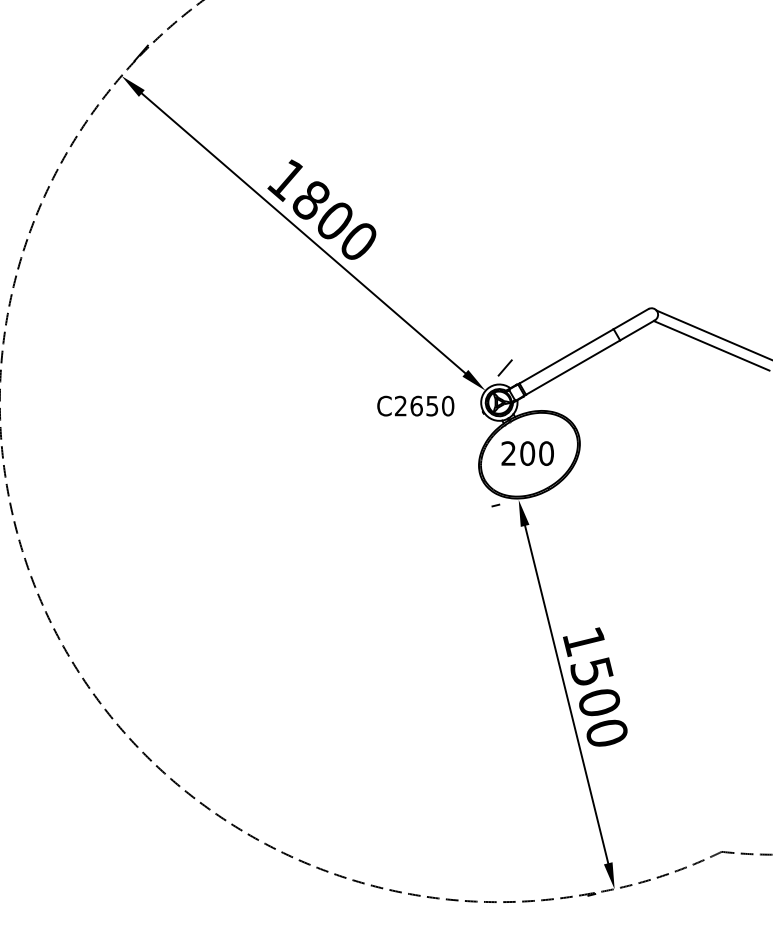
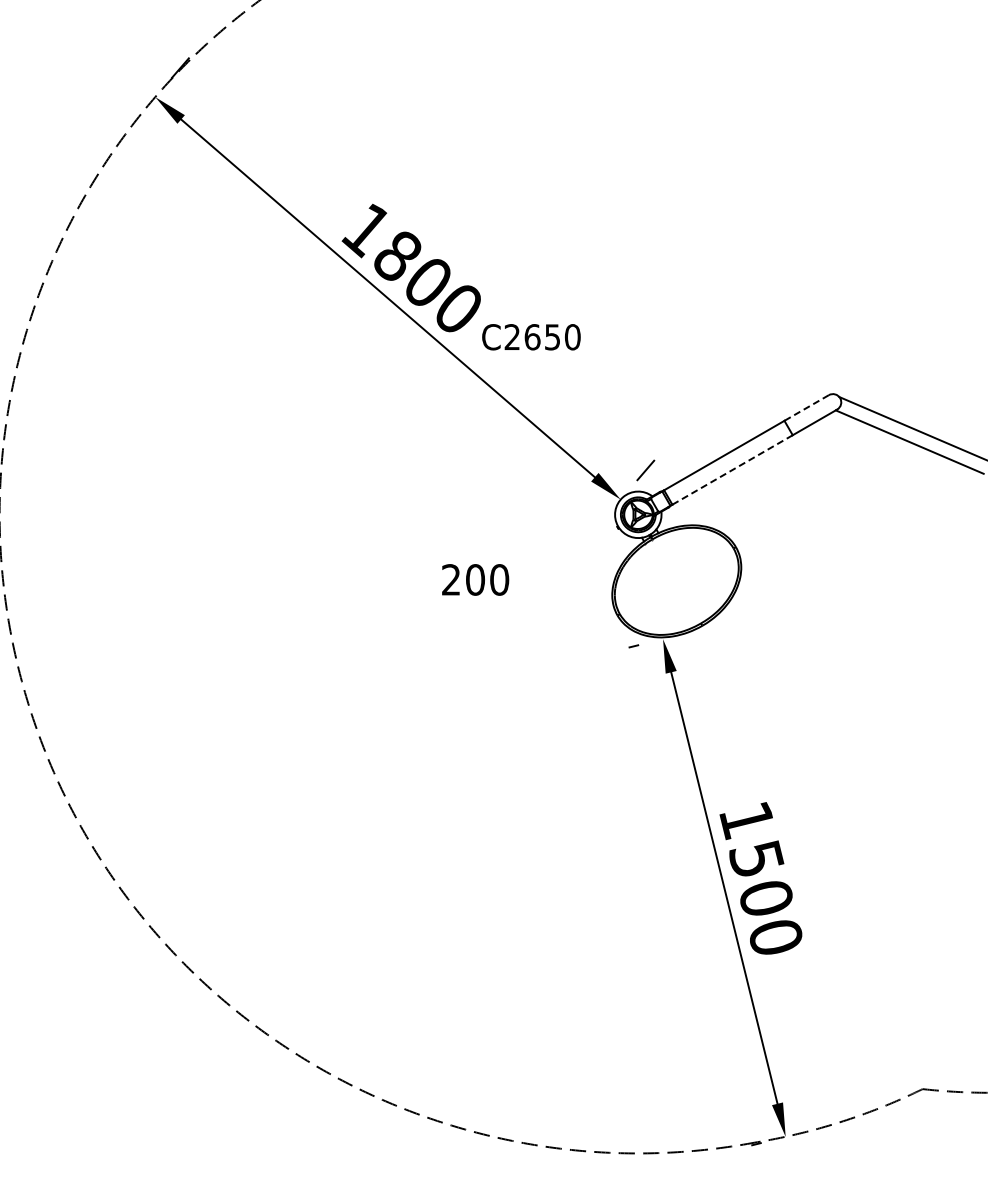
line: (630, 319) -> (806, 408), solid -> dashed
line: (573, 367) -> (733, 469), solid -> dashed
text: (415, 406) -> (531, 337), moved
text: (527, 453) -> (475, 579), moved

